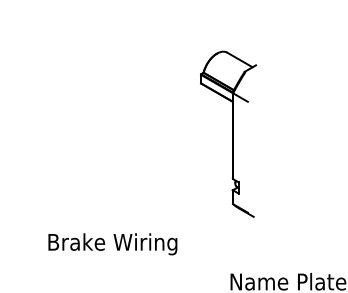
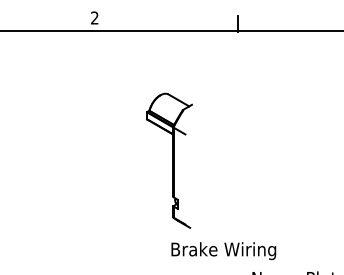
part: (228, 133) -> (169, 160), moved
text: (112, 244) -> (223, 251), moved

